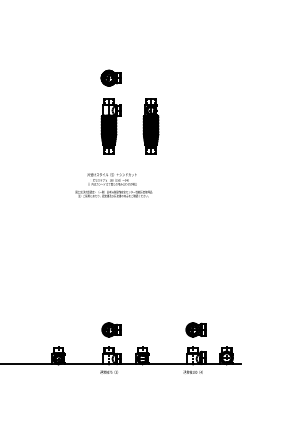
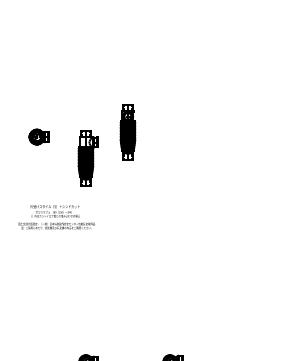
part: (110, 77) -> (38, 136), moved
part: (150, 126) -> (127, 132), moved
text: (113, 185) -> (56, 217), moved

